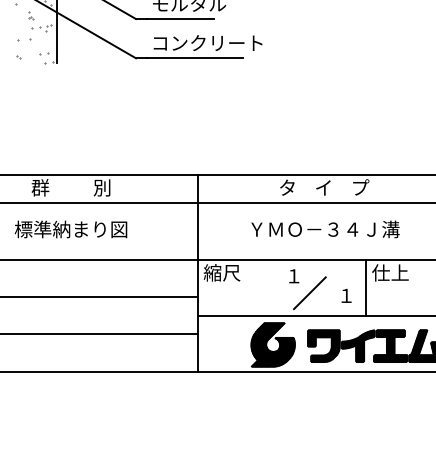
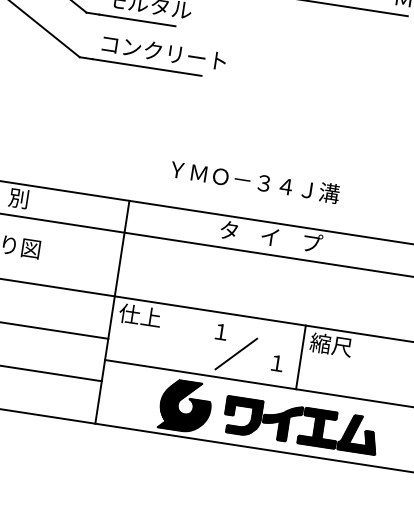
text: (325, 229) -> (255, 181), moved
text: (221, 272) -> (139, 315), 縮尺 -> 仕上
text: (390, 272) -> (331, 344), 仕上 -> 縮尺

